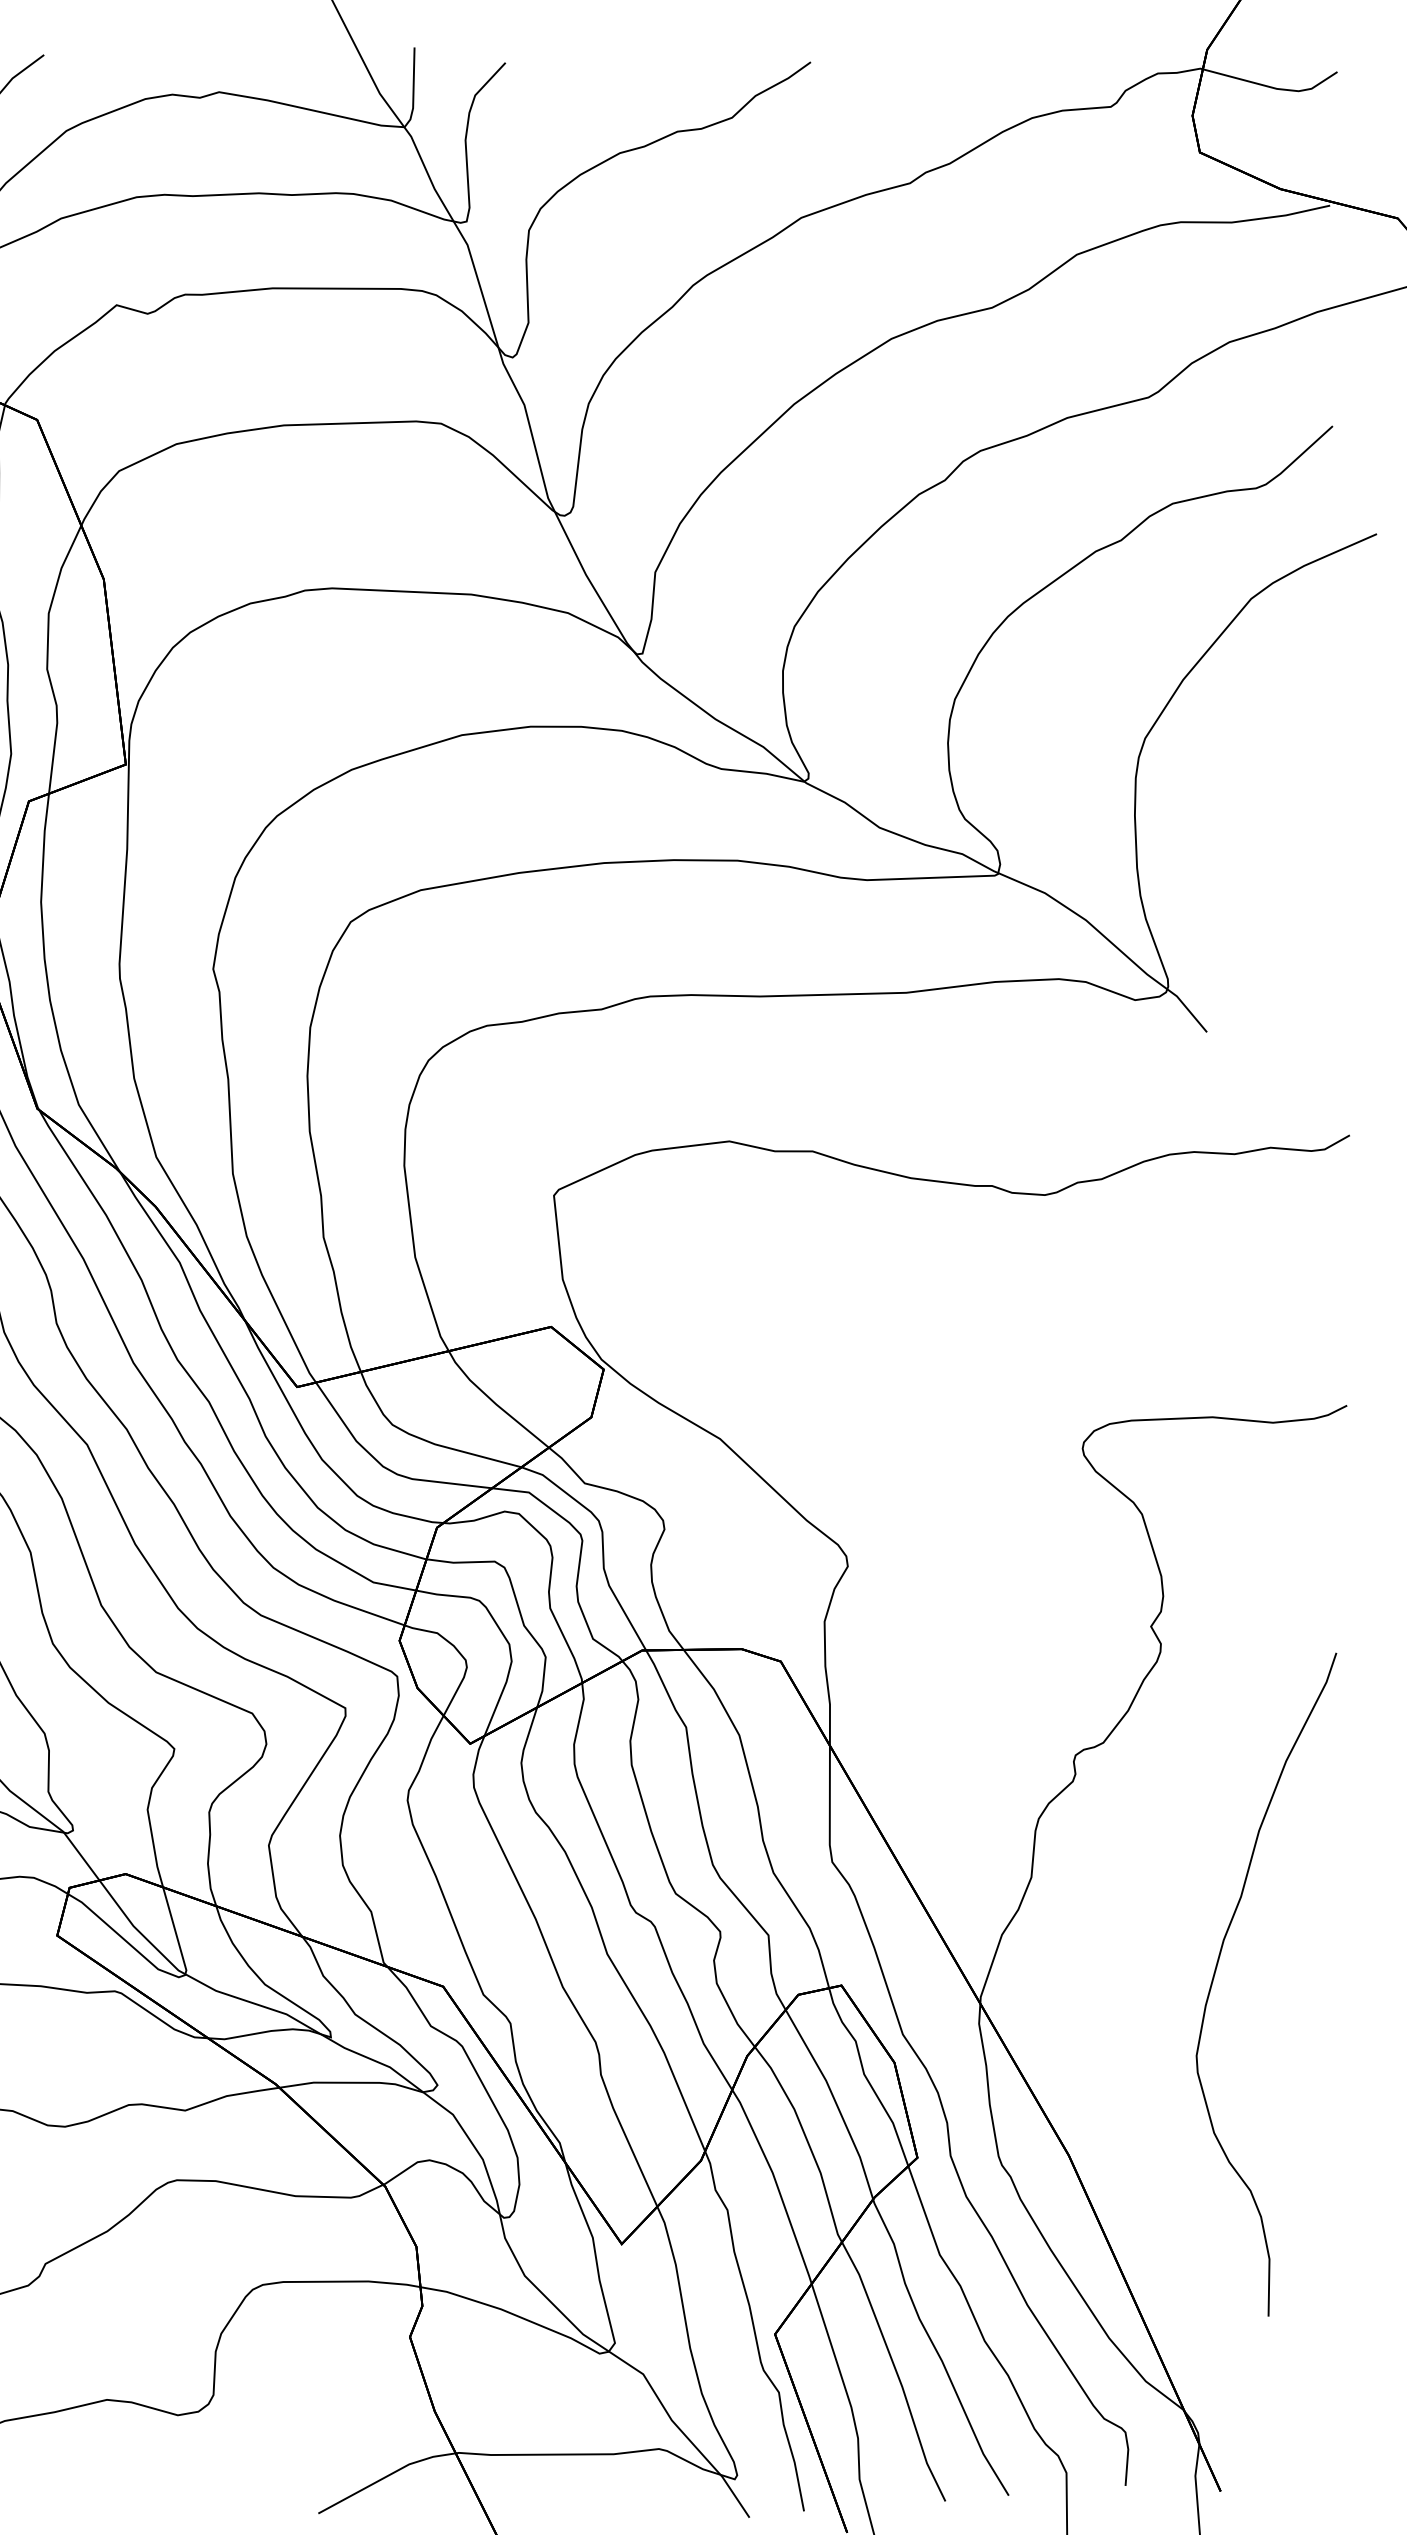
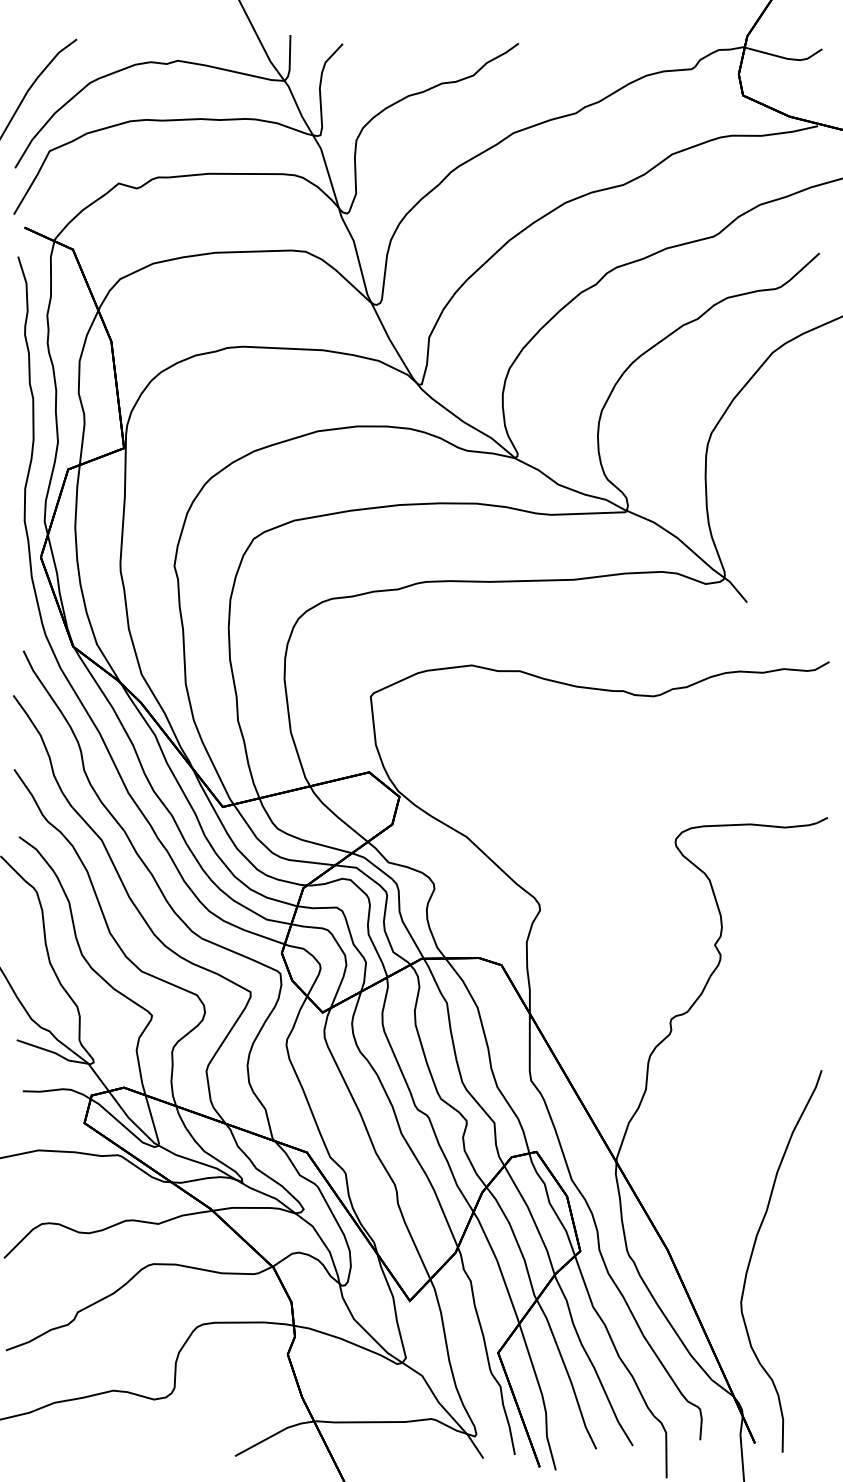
curve: (1218, 1969) -> (753, 1252), moved

